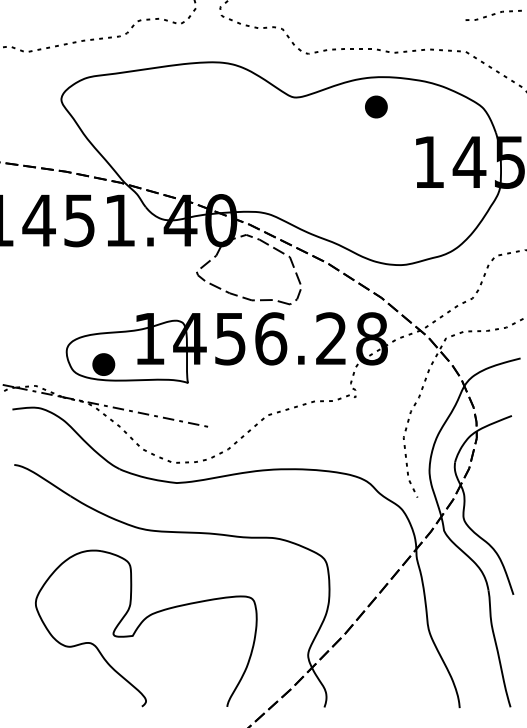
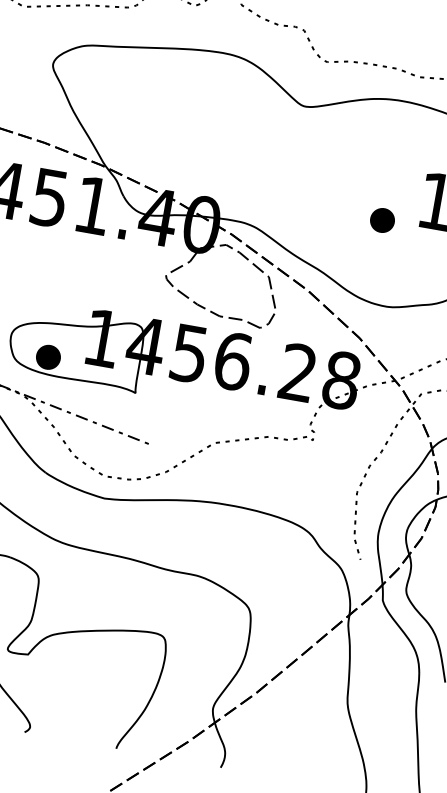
part: (376, 106) -> (382, 219), moved

